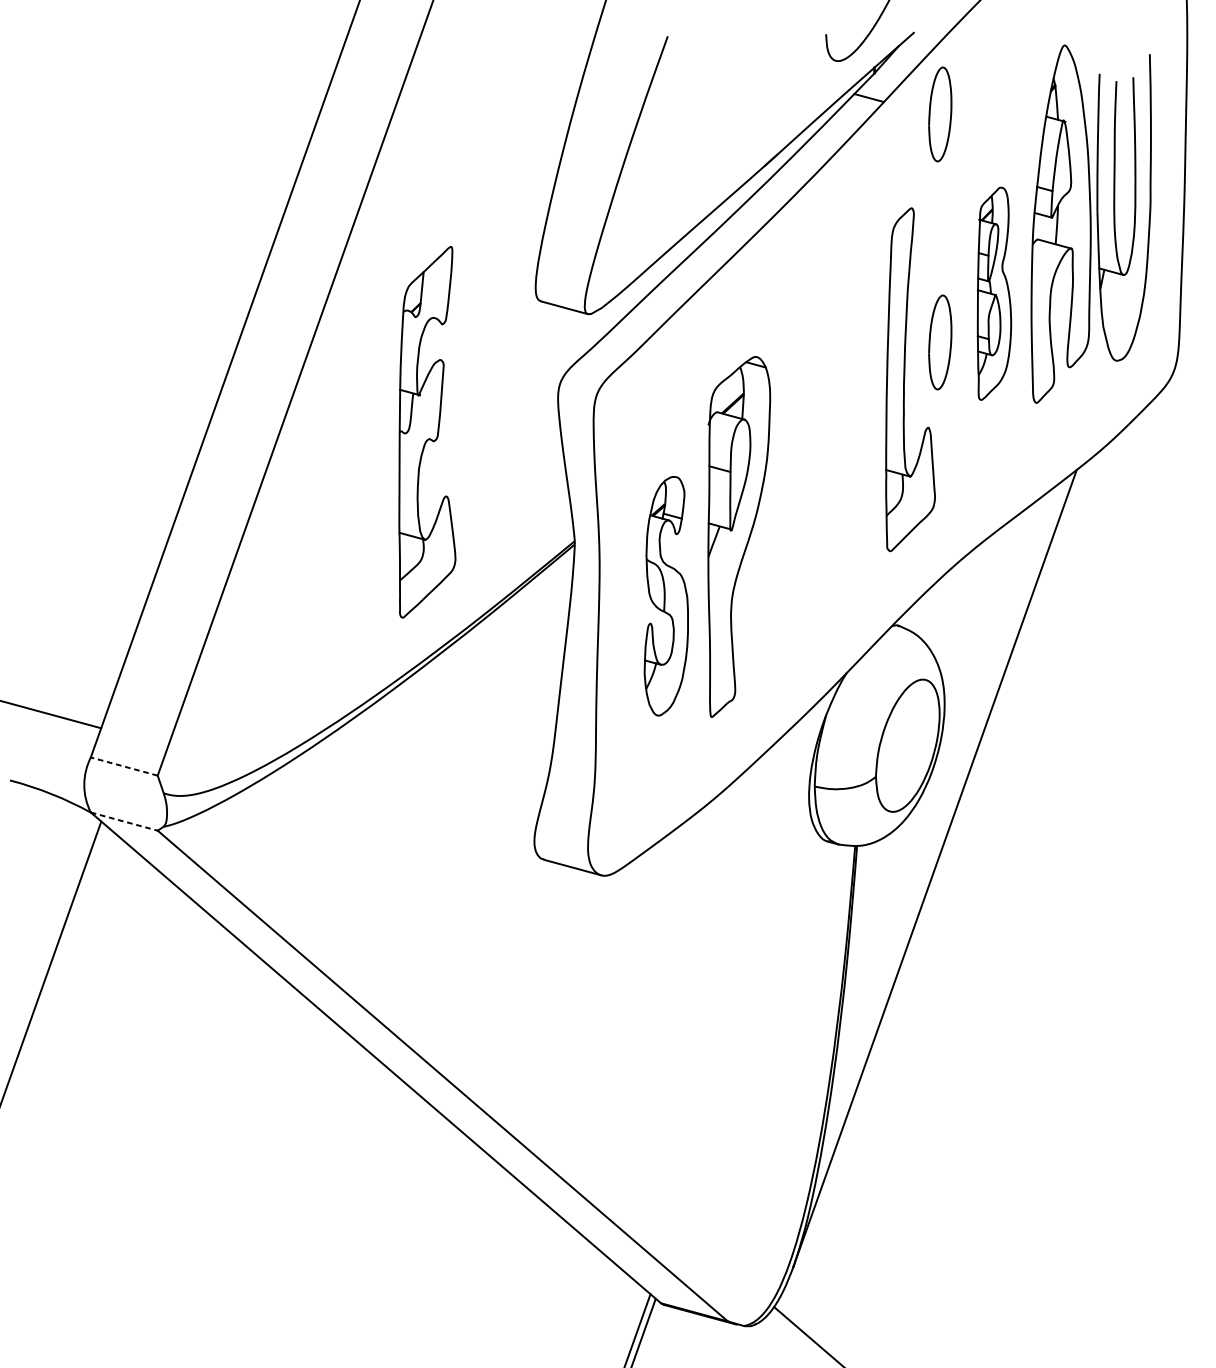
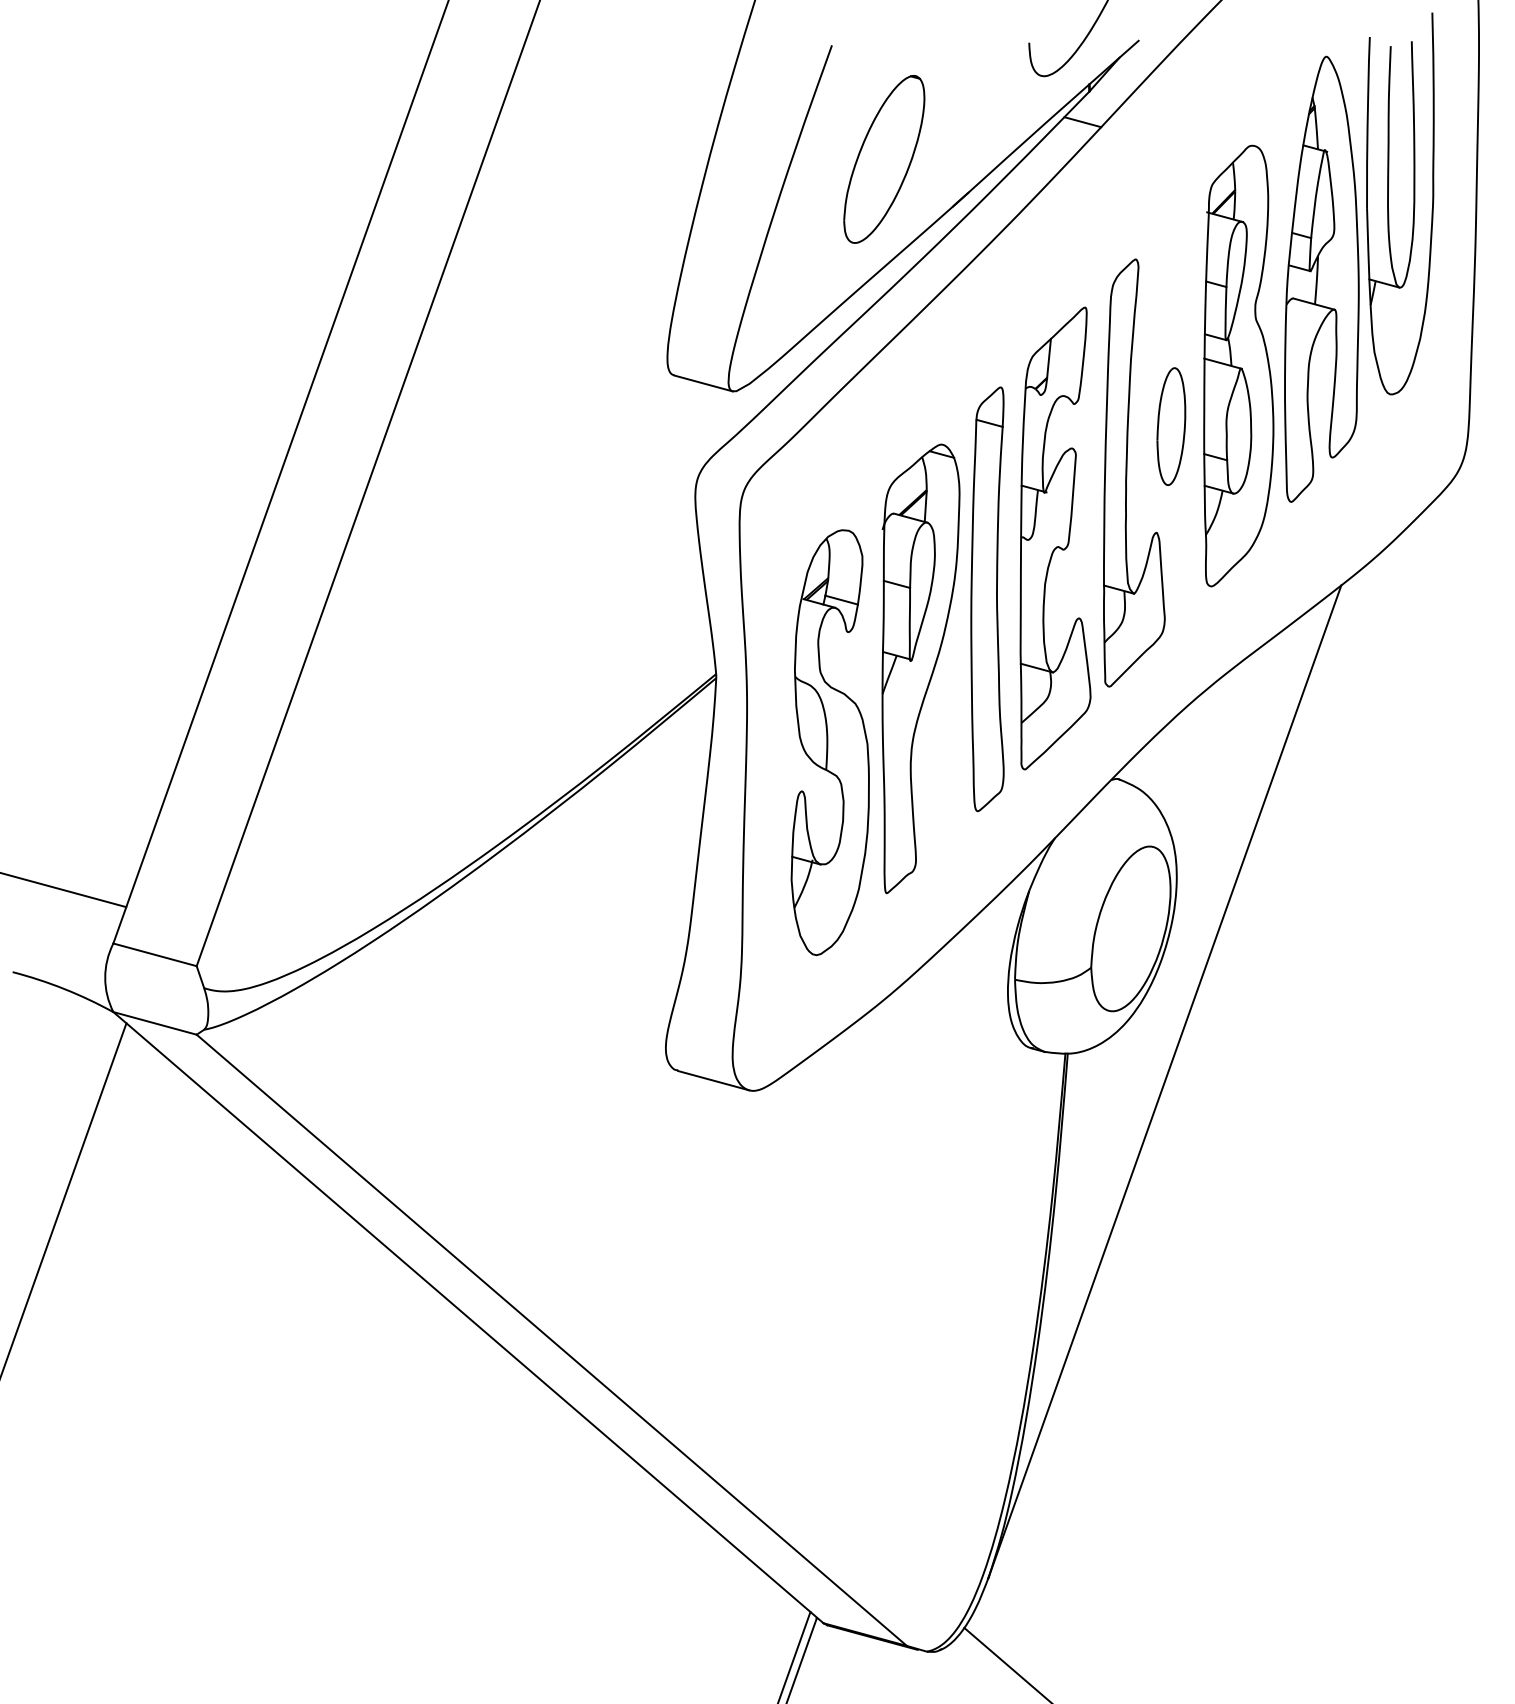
part: (940, 114) -> (1171, 142), removed
part: (709, 127) -> (884, 159), added
part: (1114, 207) -> (1388, 203), moved
part: (994, 293) -> (1238, 365), size x1.67
part: (427, 432) -> (1055, 538), moved
part: (792, 481) -> (987, 599), added
part: (665, 596) -> (829, 742), size x1.43
line: (123, 766) -> (154, 954), dashed -> solid
line: (124, 821) -> (155, 1023), dashed -> solid

